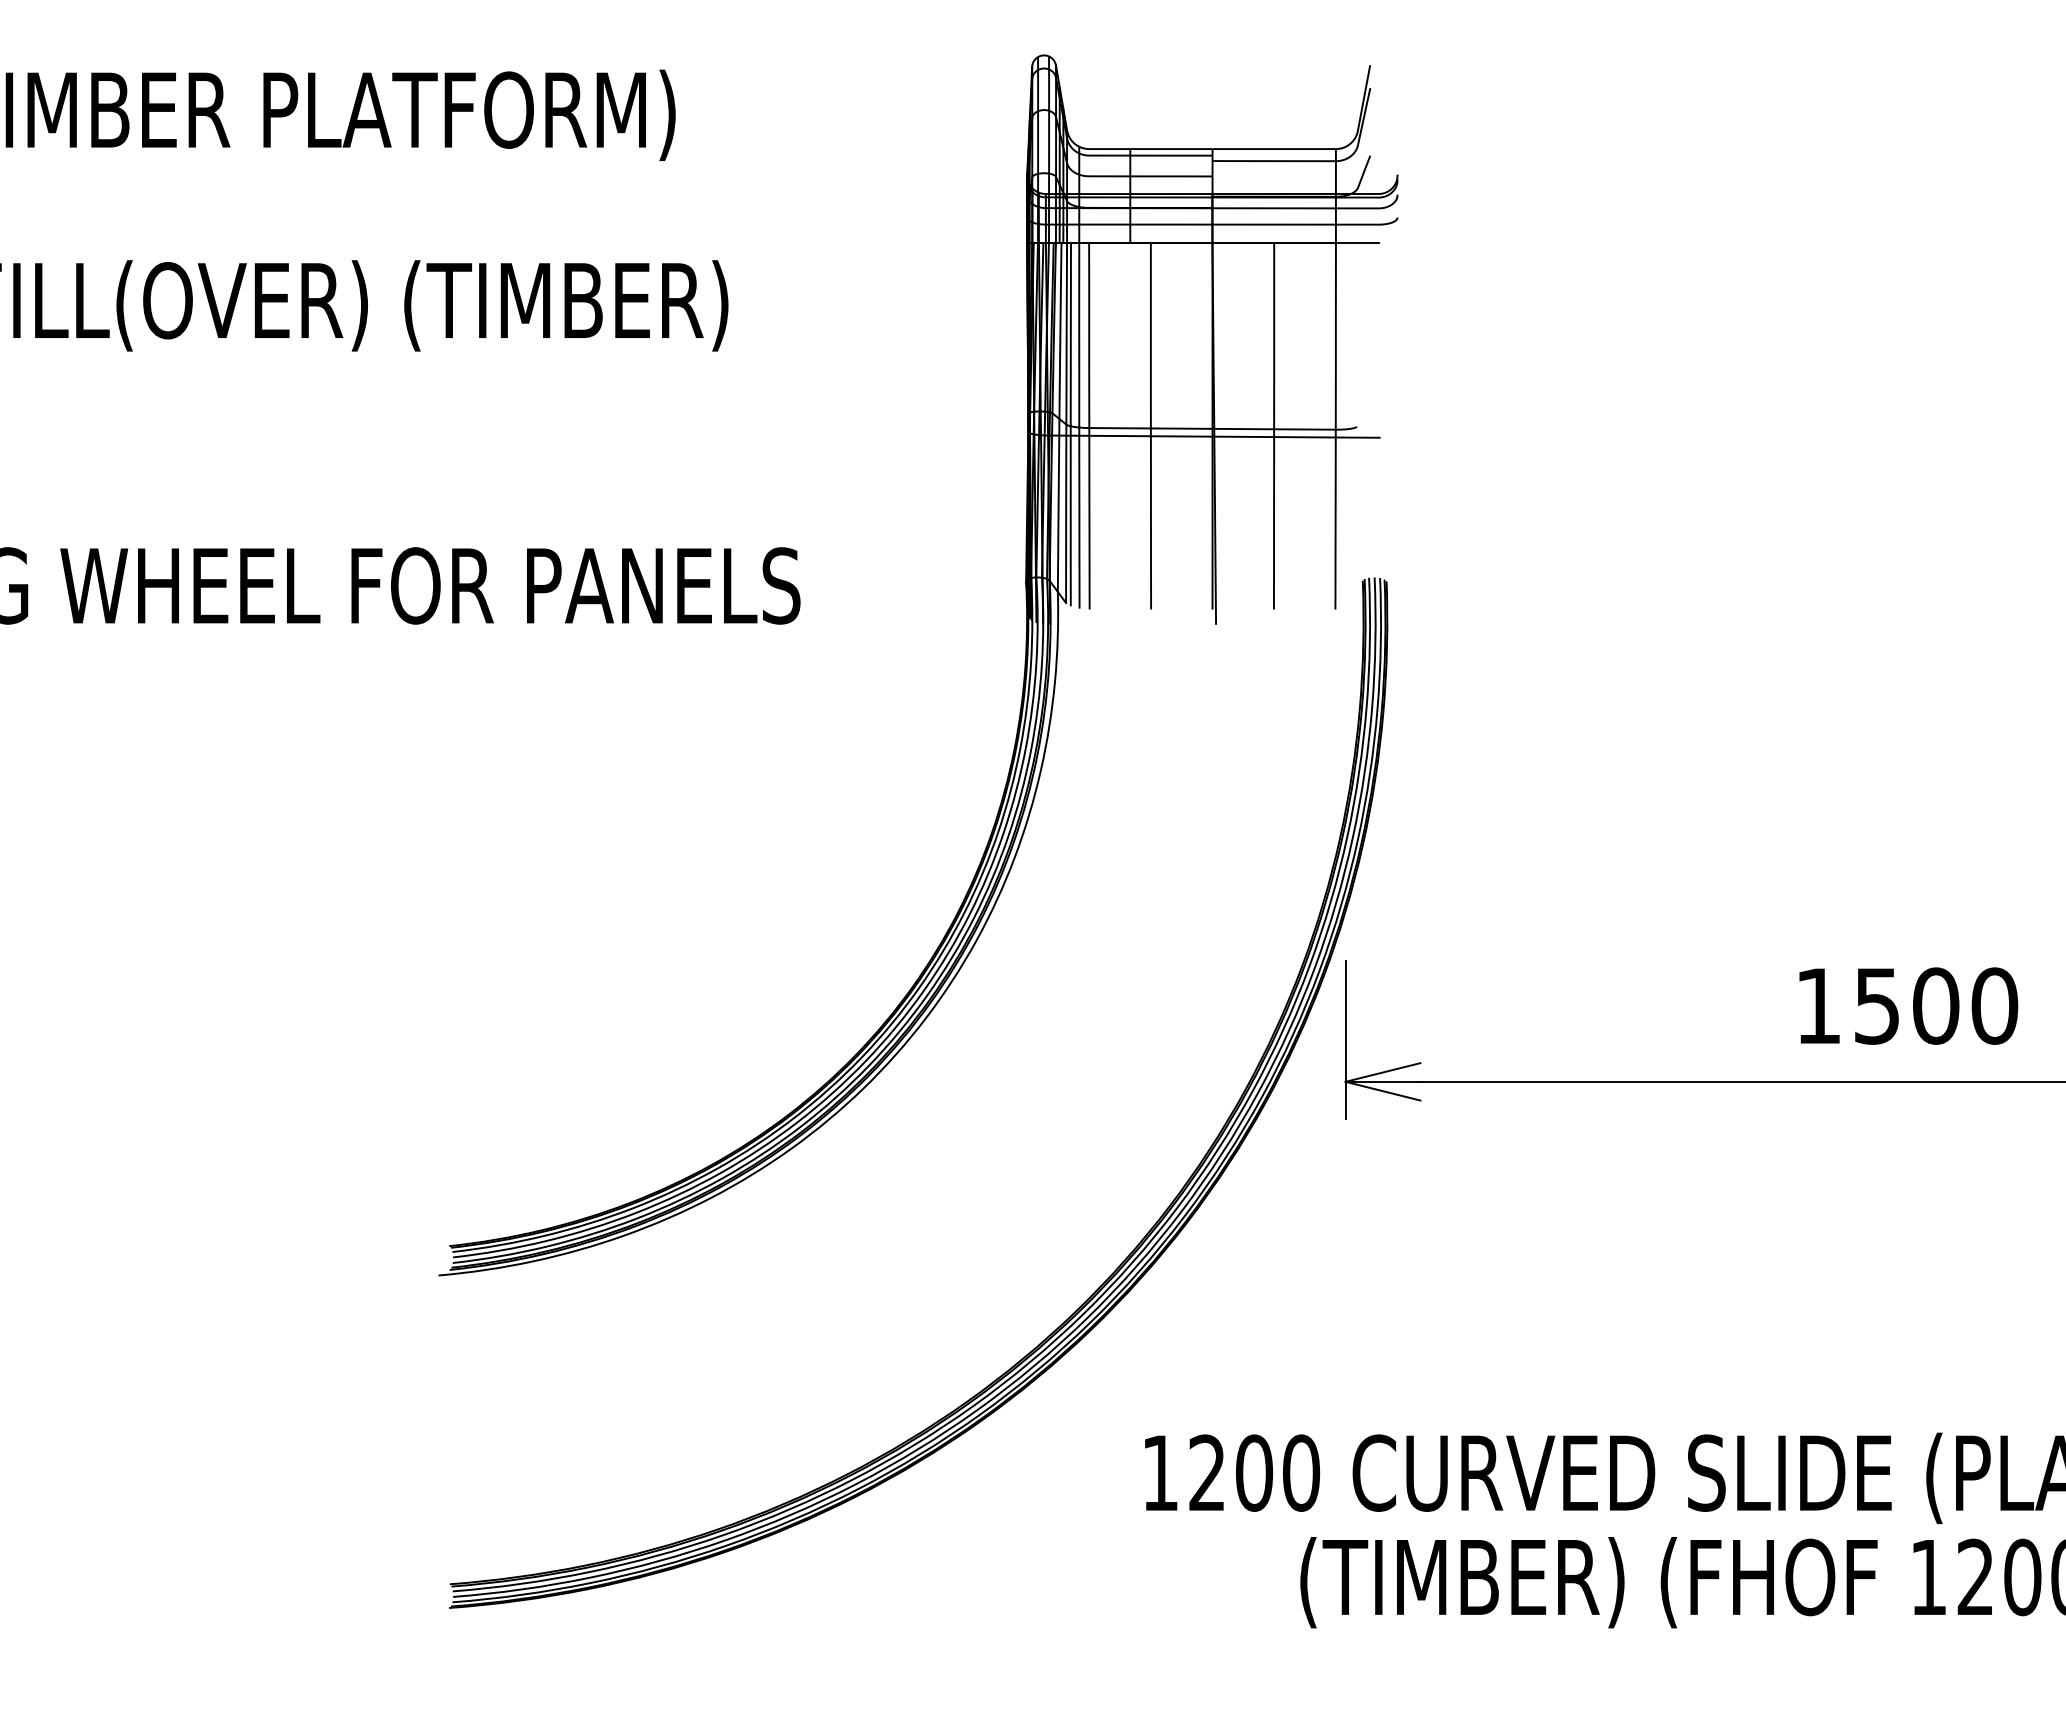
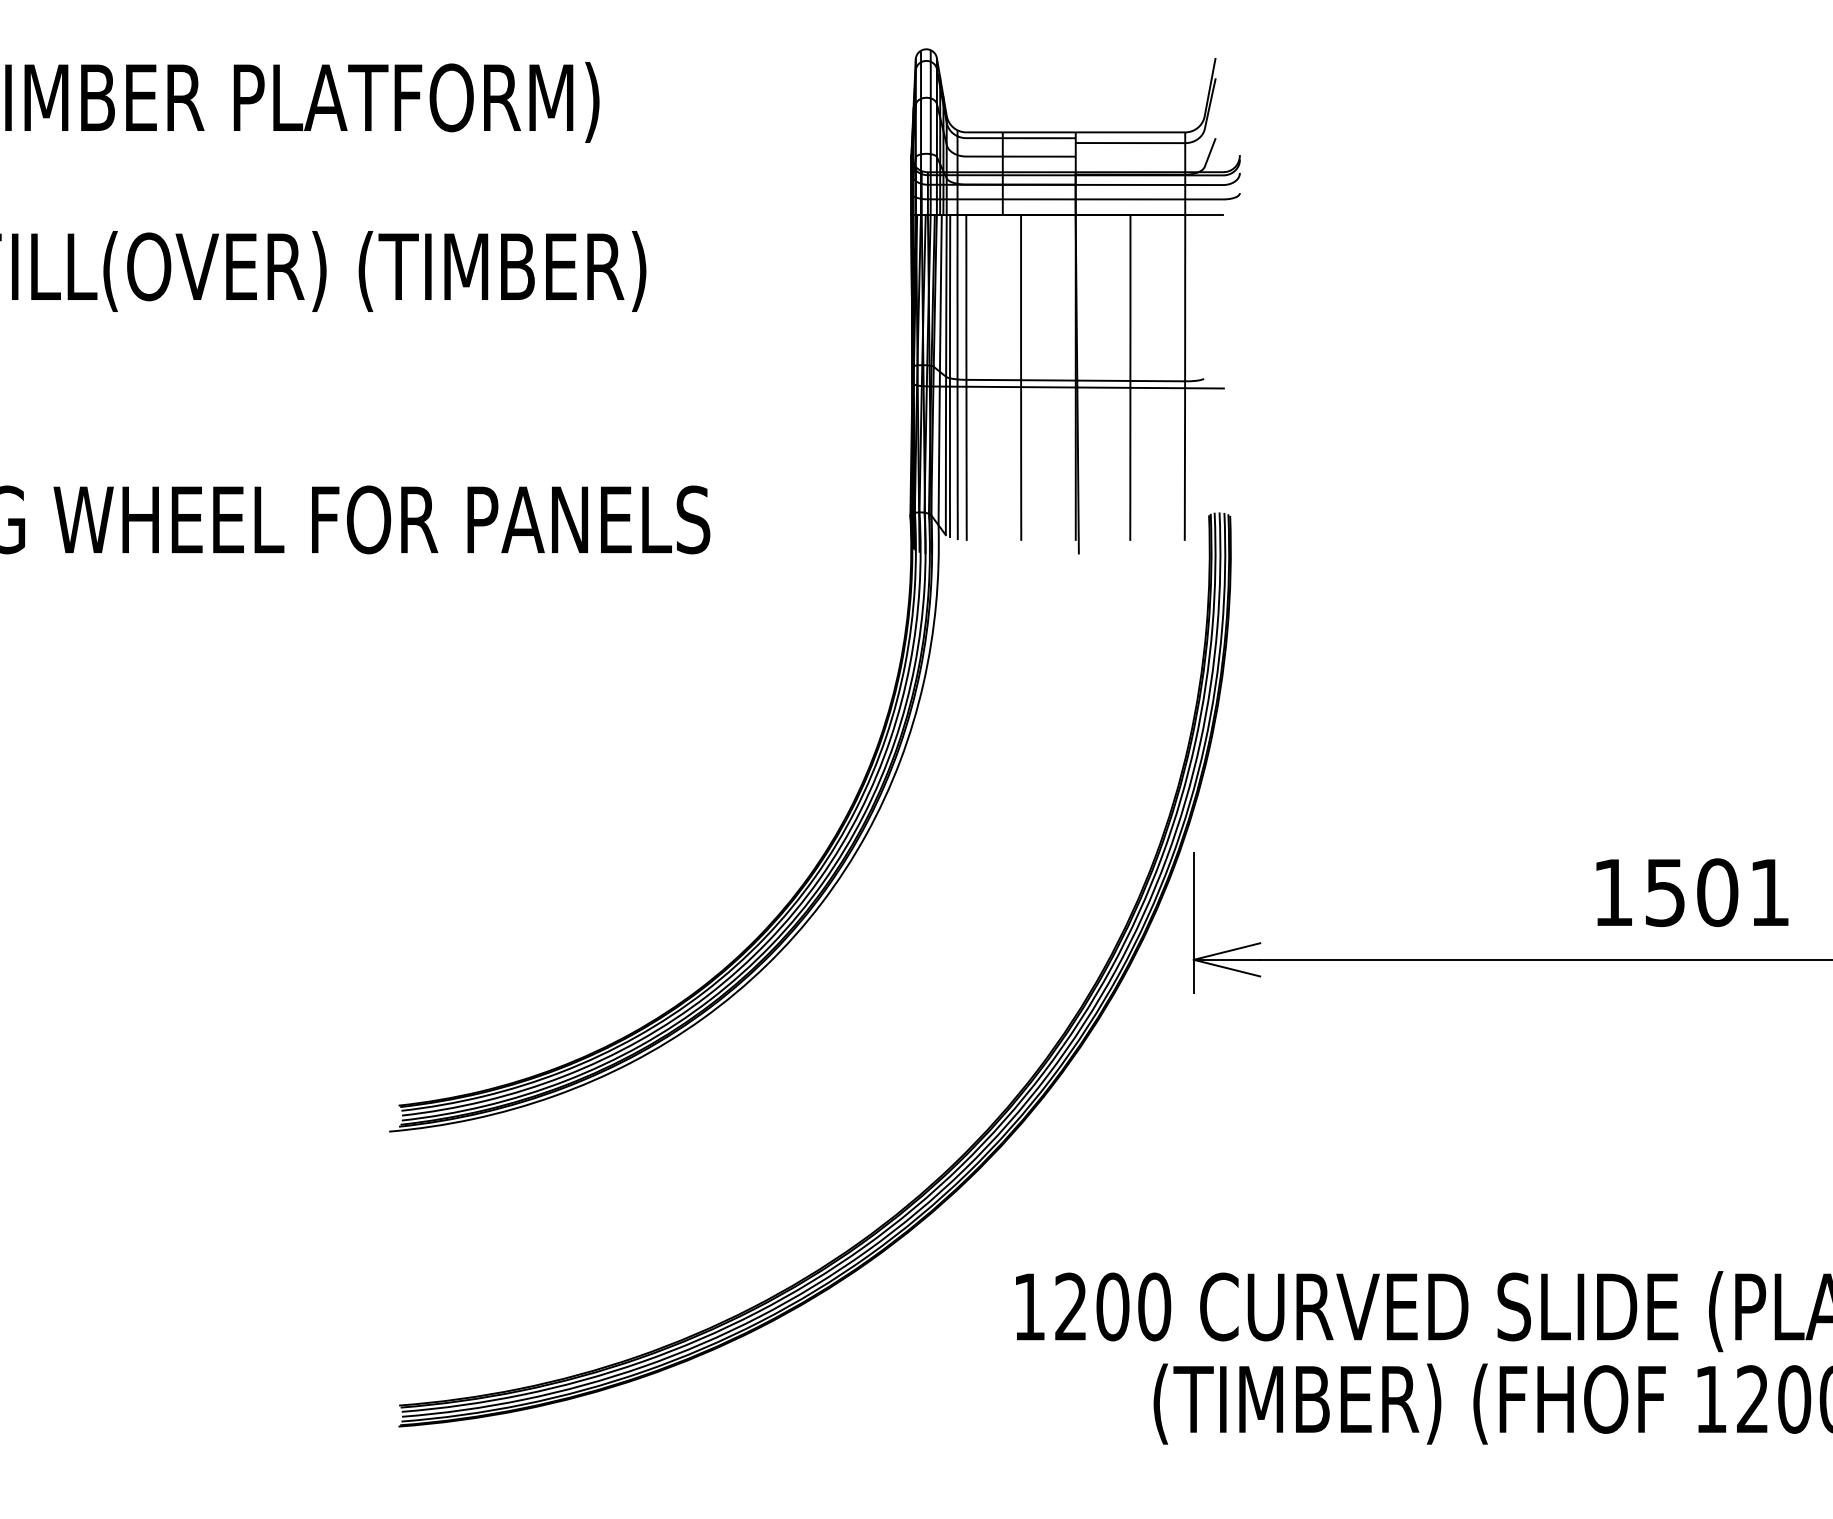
text: (1994, 1005) -> (1769, 892), 1500 -> 1501

